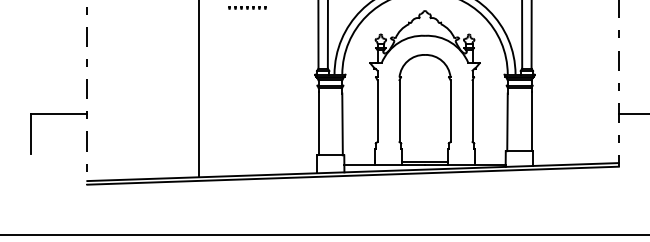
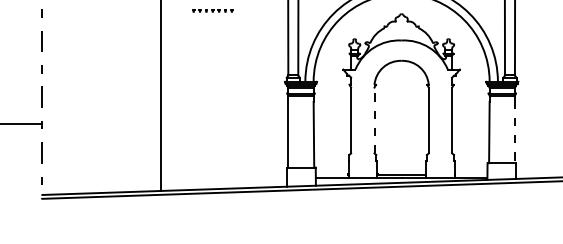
line: (399, 111) -> (374, 120), solid -> dashed
line: (531, 122) -> (514, 132), solid -> dashed

